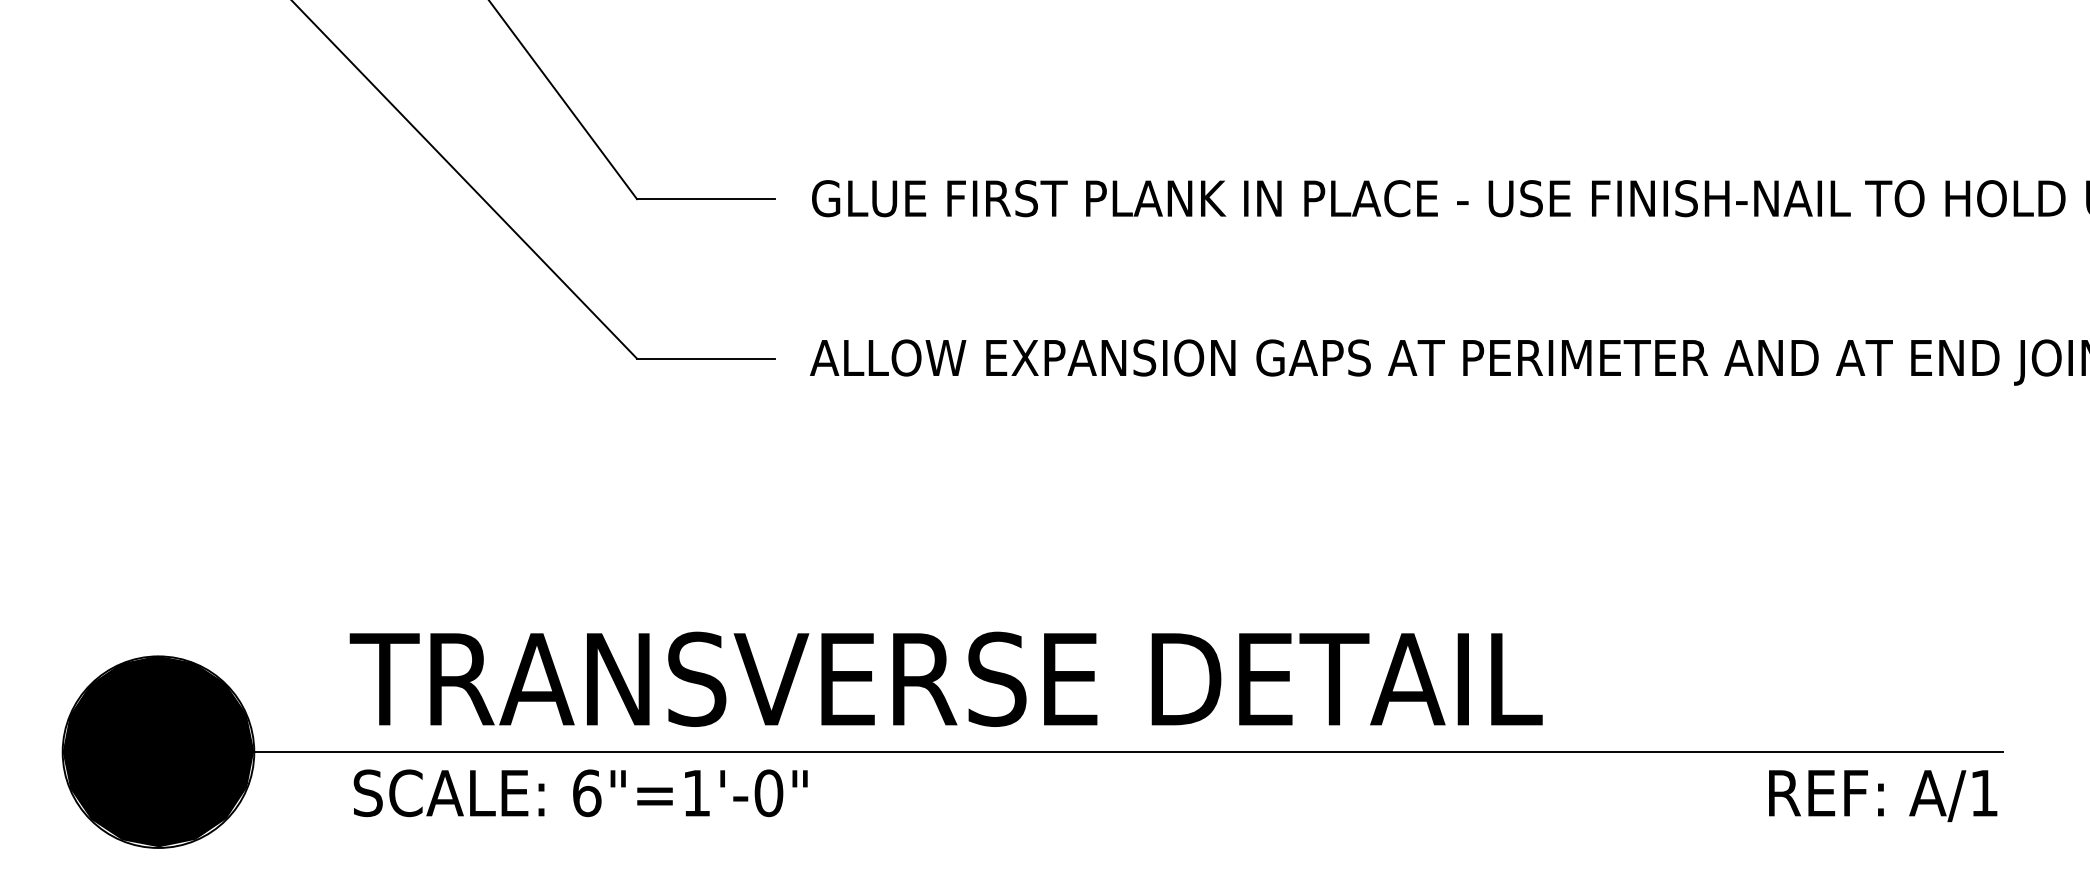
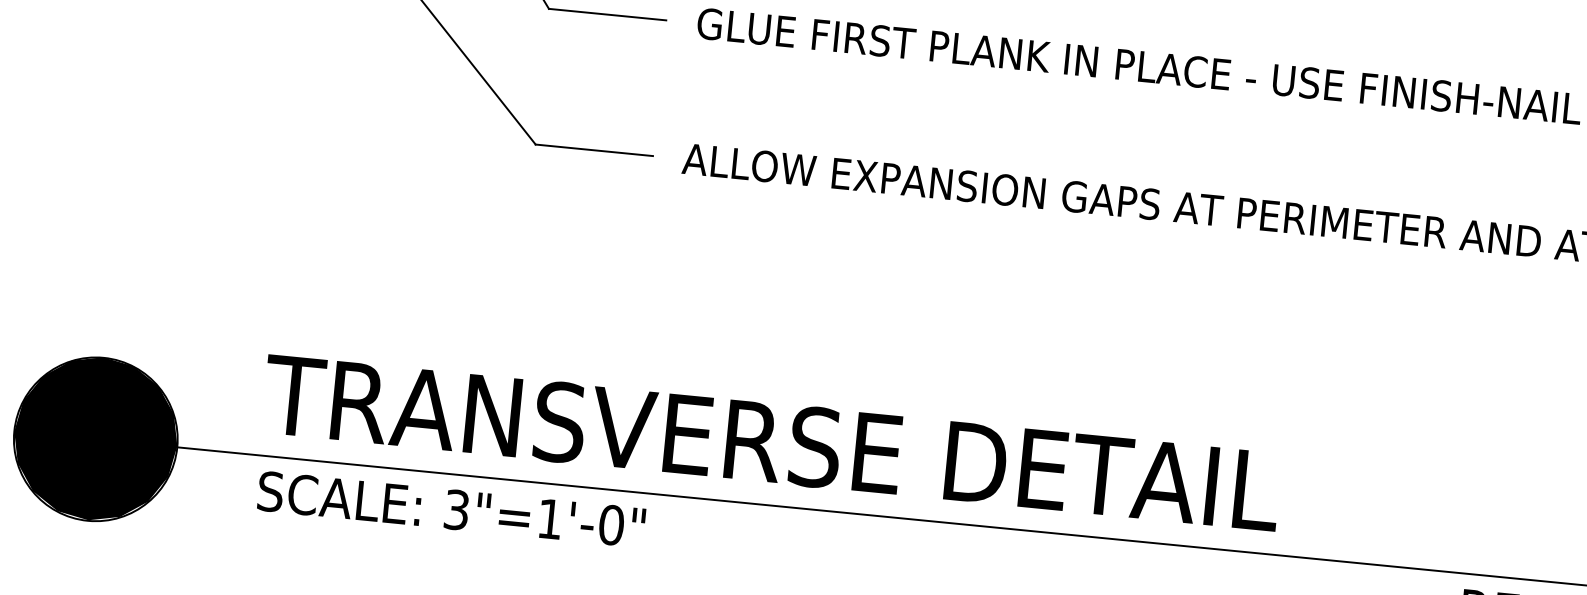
text: (587, 793) -> (457, 510), 6"=1'-0" -> 3"=1'-0"

